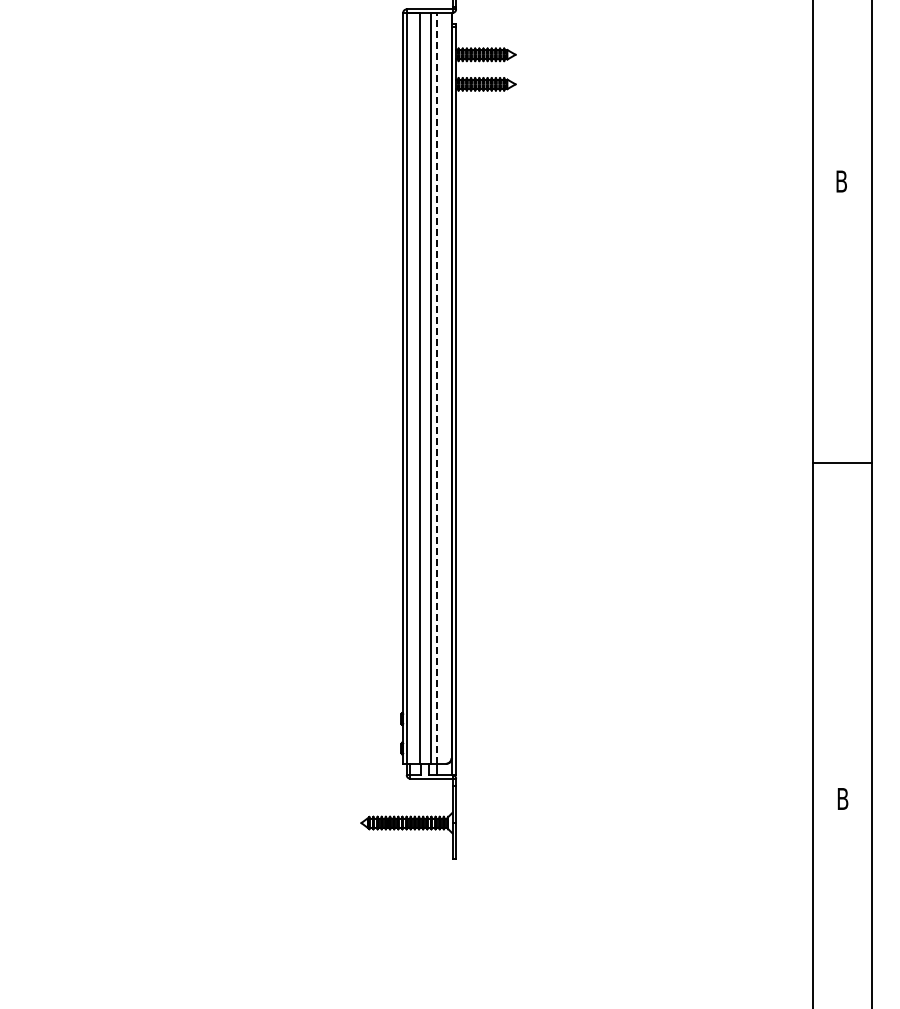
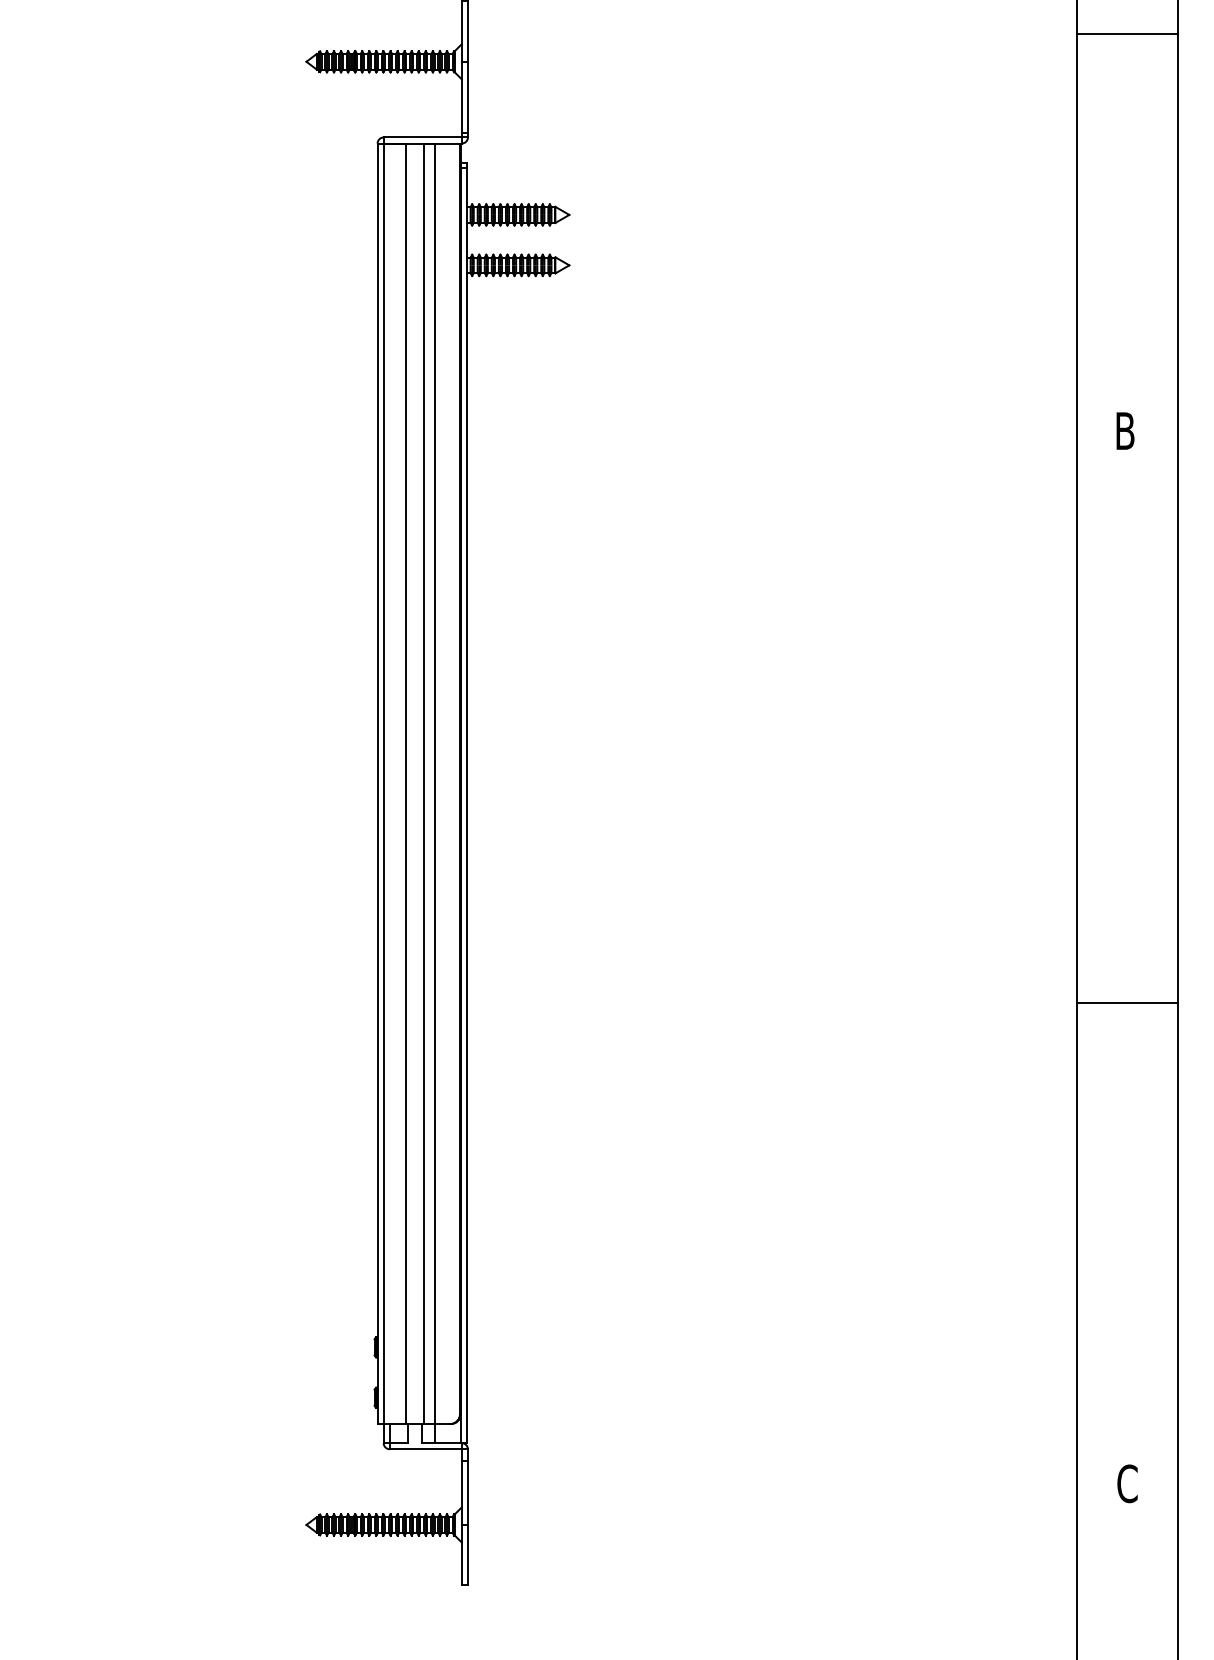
line: (436, 387) -> (434, 782), dashed -> solid
line: (842, 462) -> (1126, 1002), moved
text: (842, 798) -> (1126, 1483), B -> C

